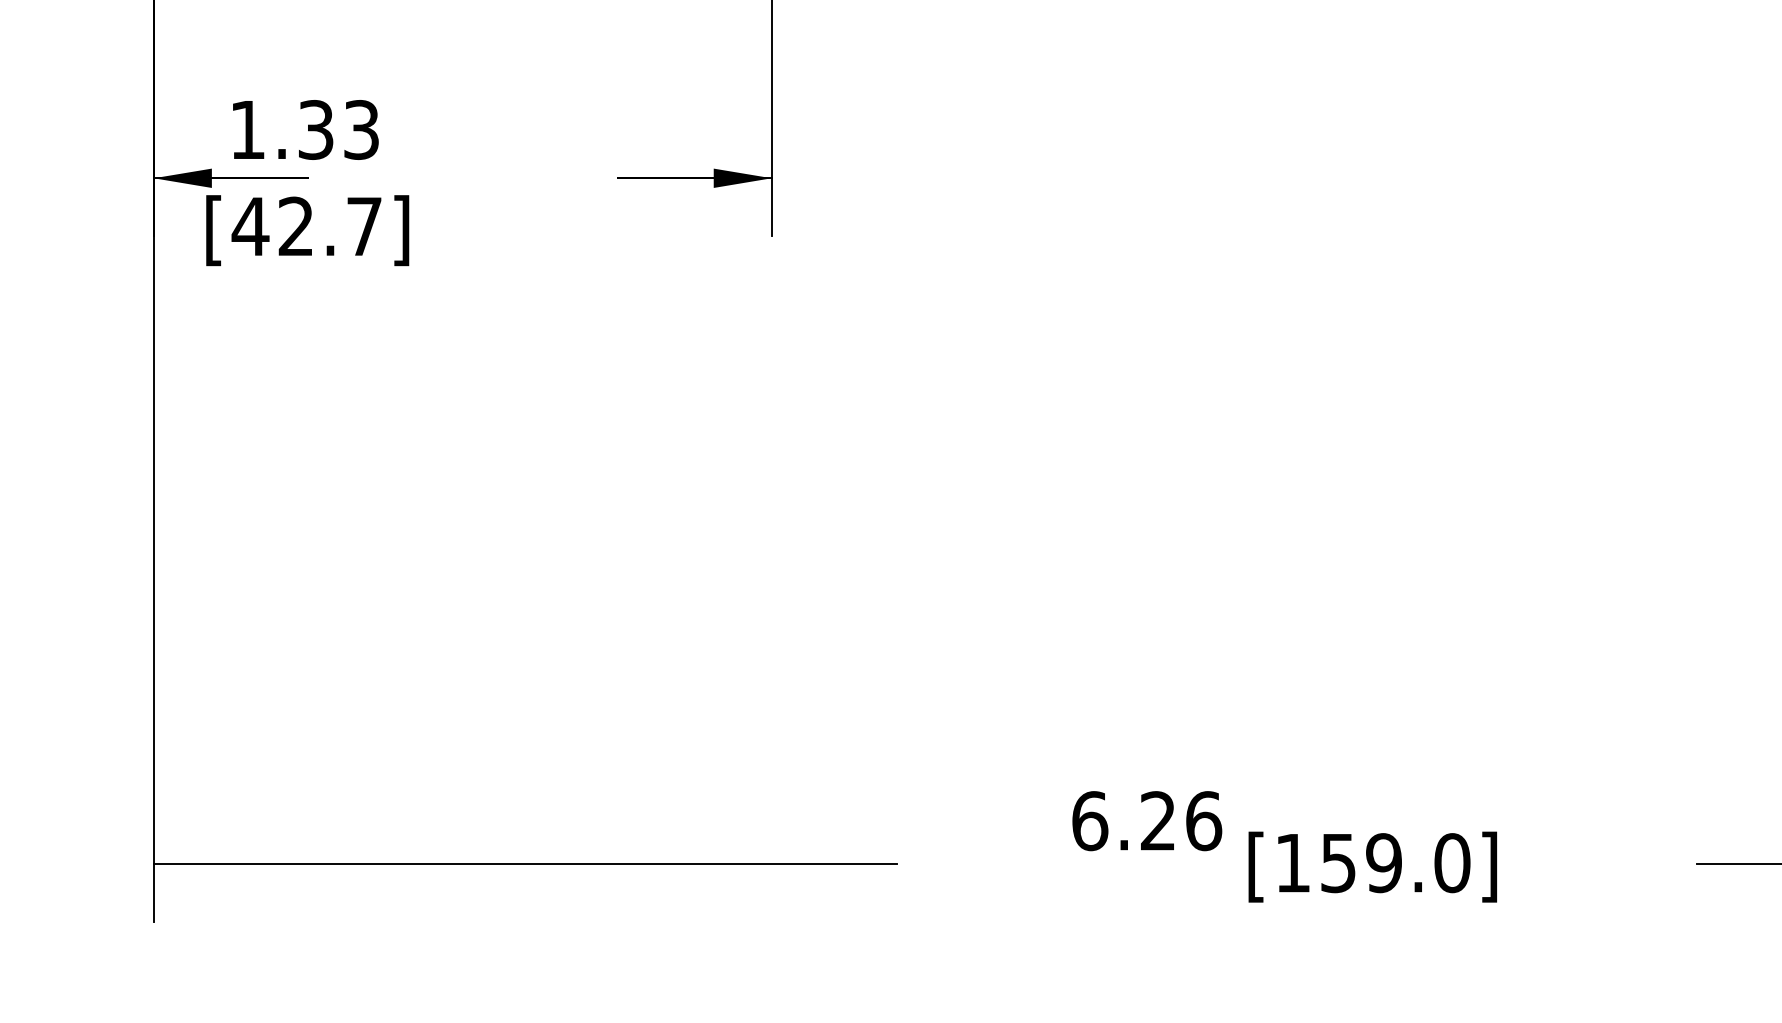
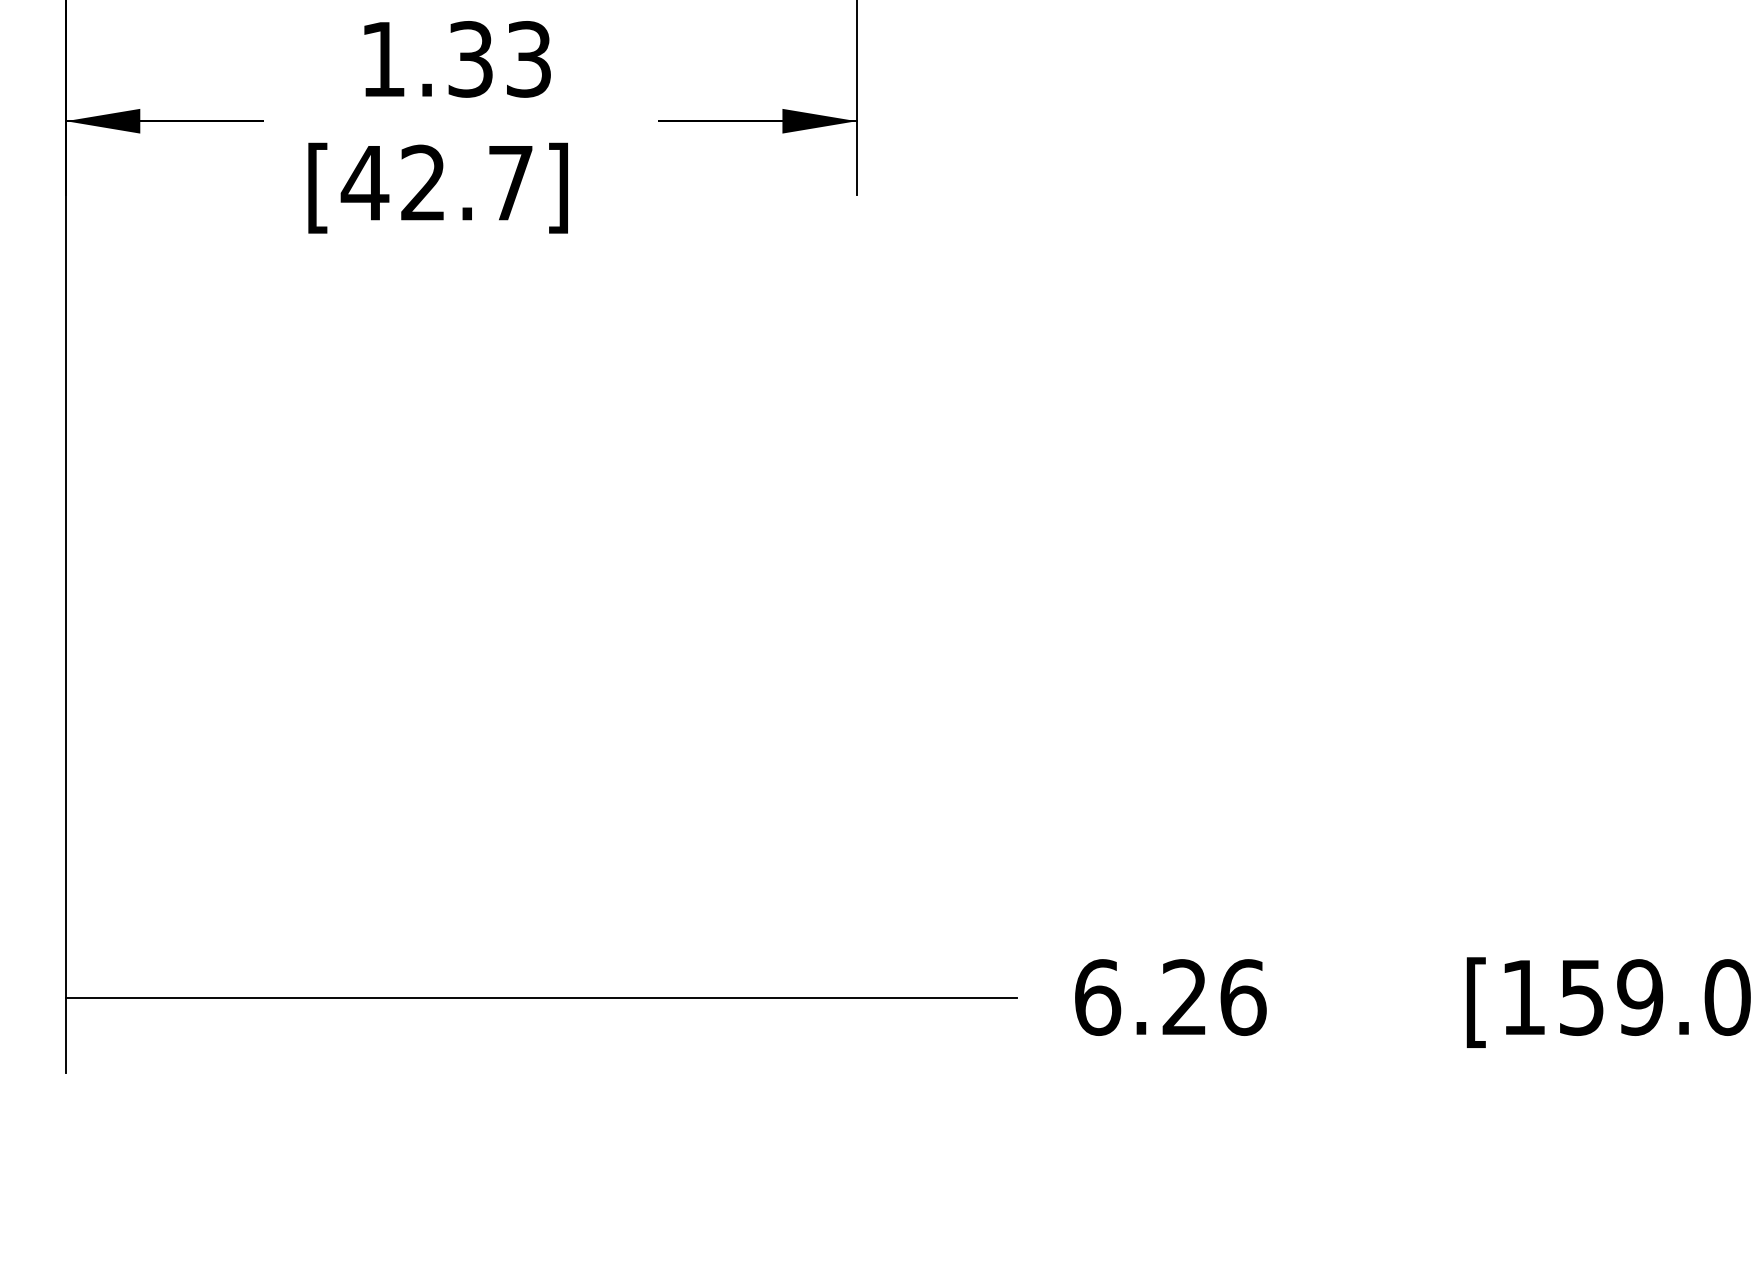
text: (305, 129) -> (457, 58), moved
text: (307, 230) -> (437, 188), moved
text: (1147, 821) -> (1171, 998), moved

